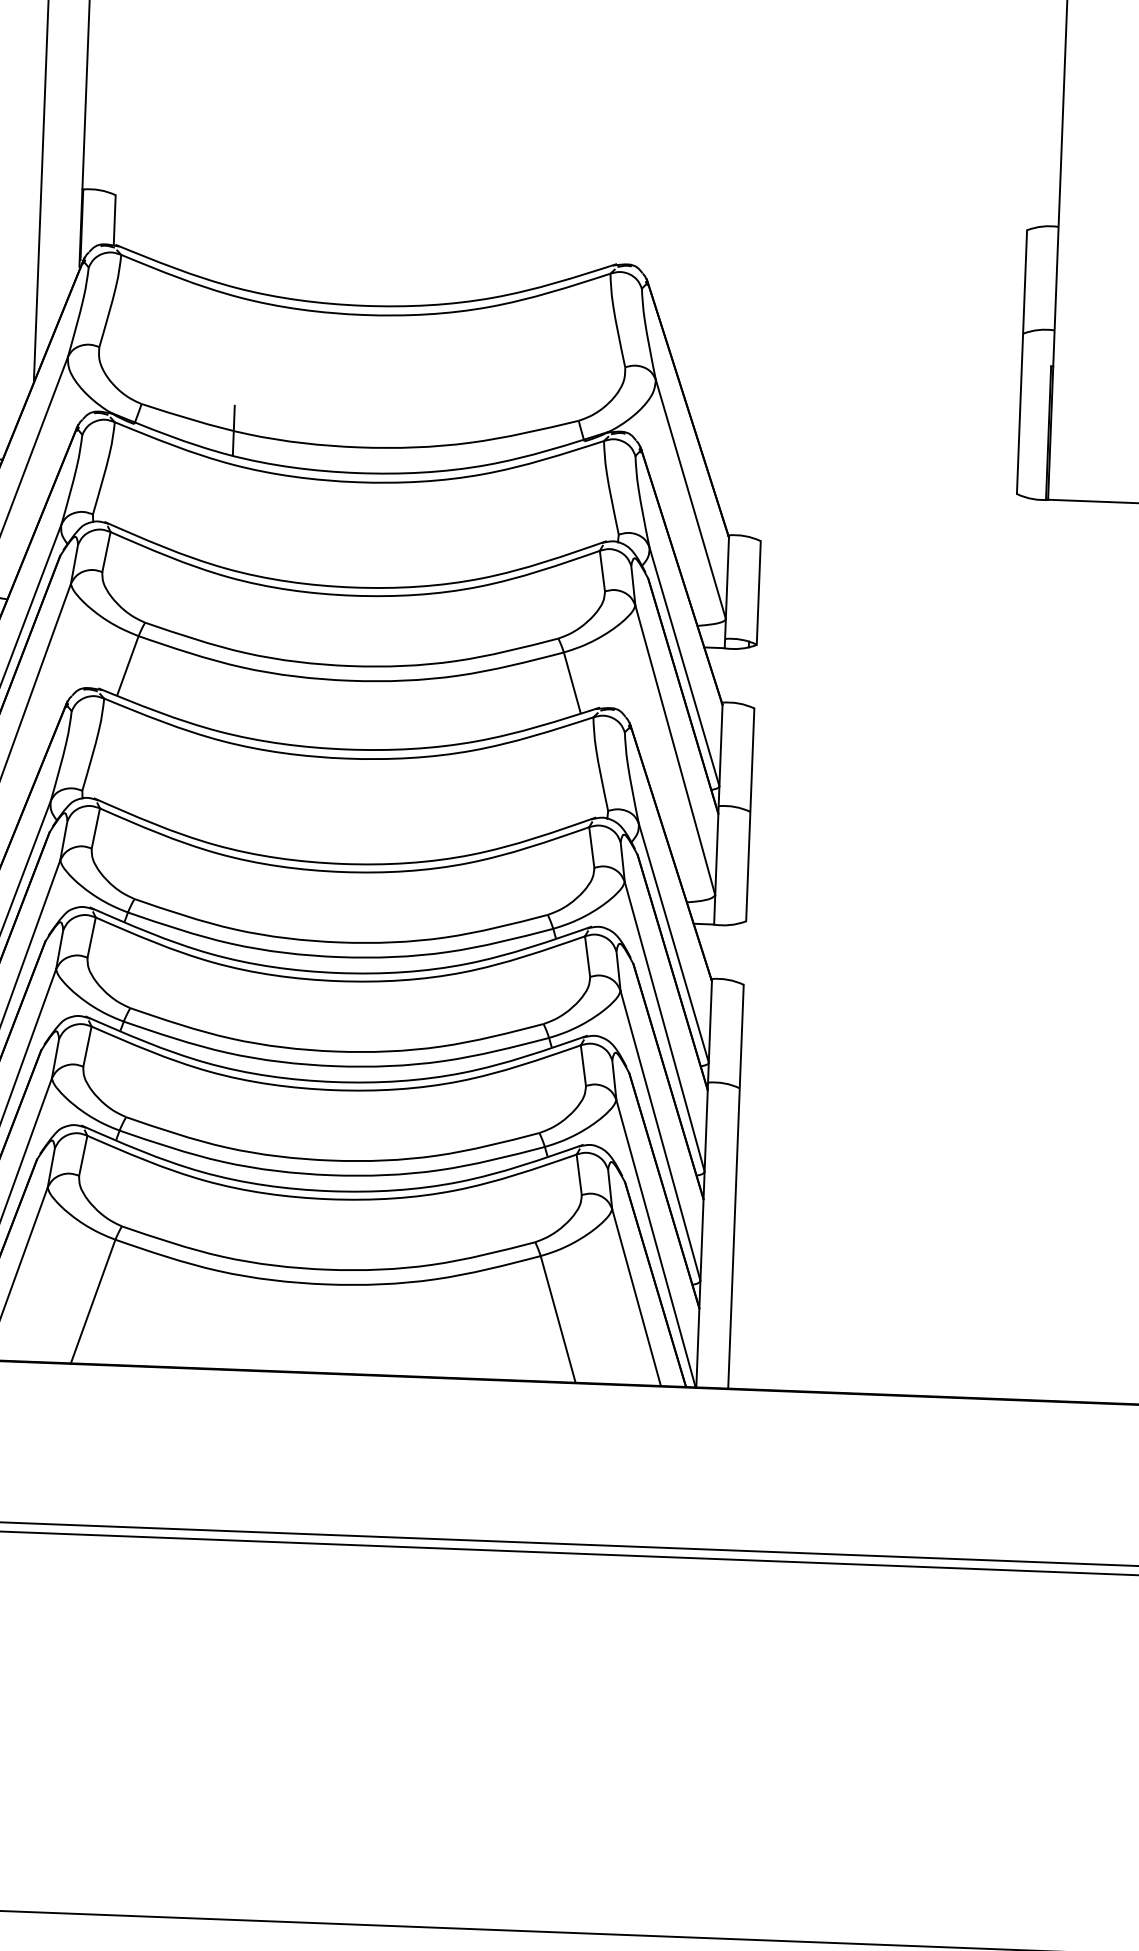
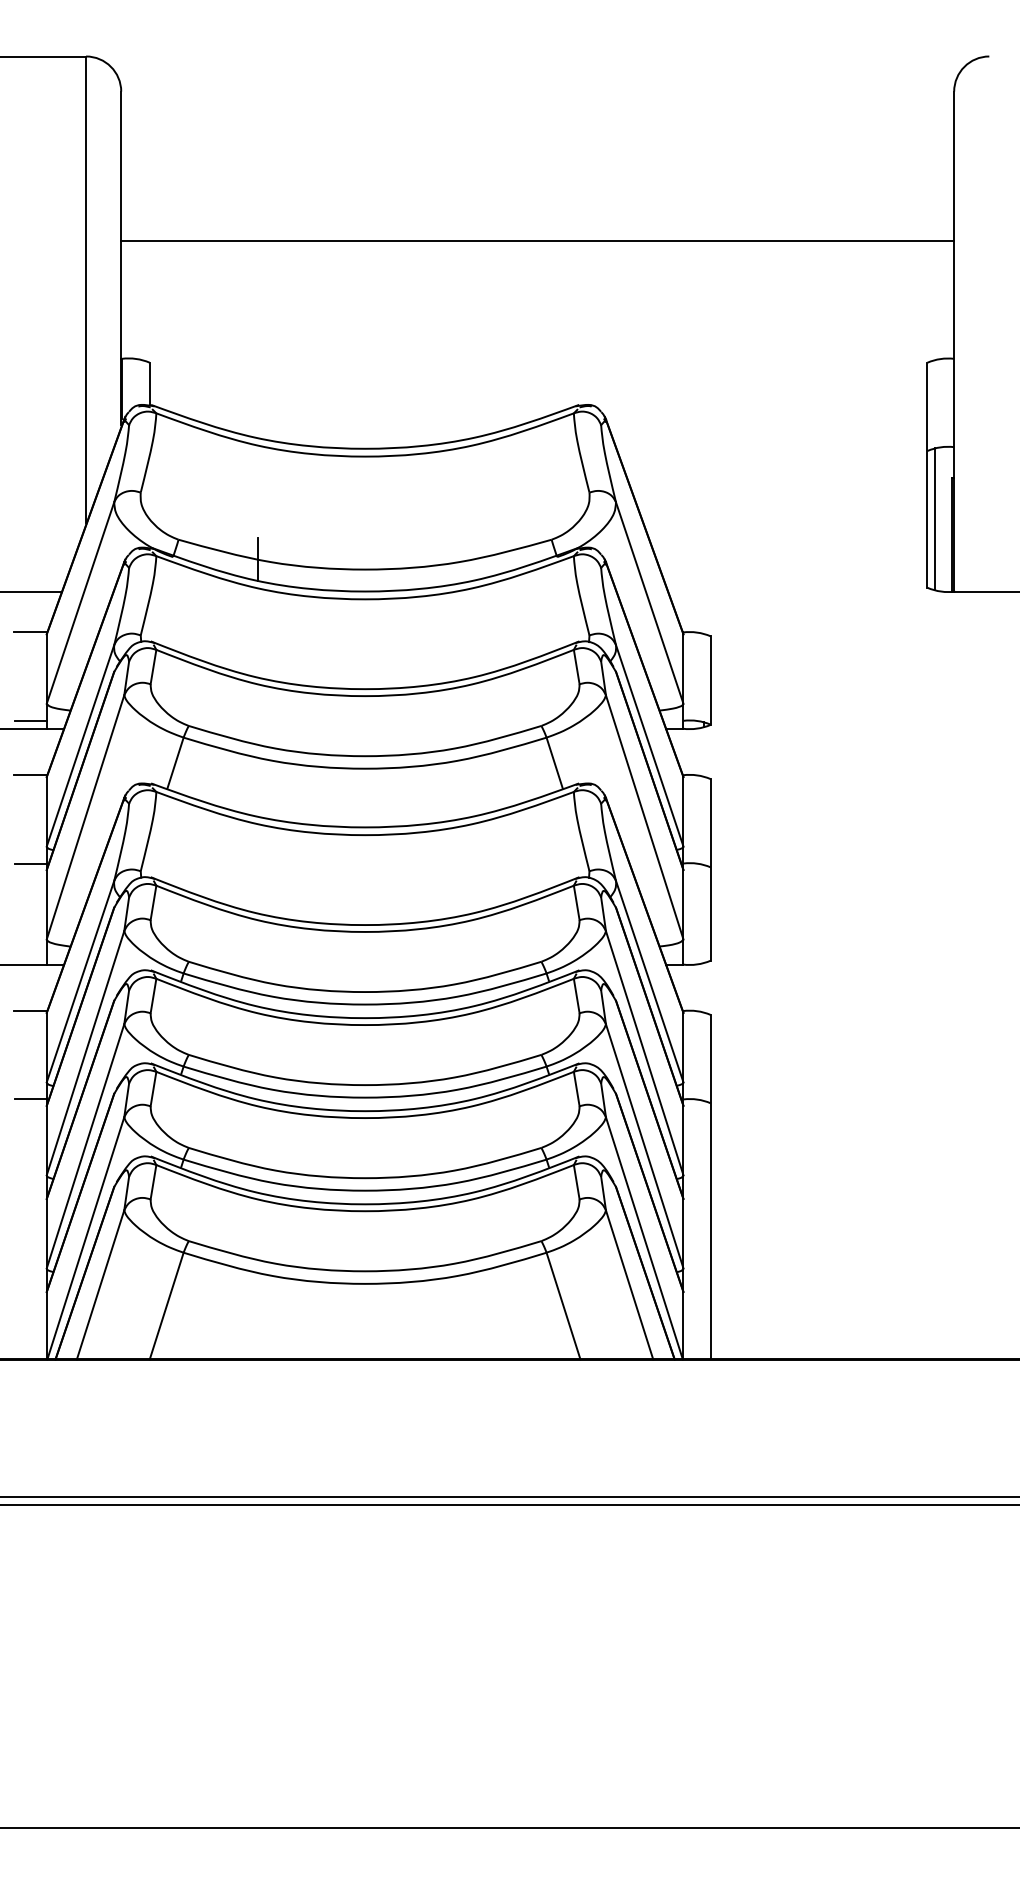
line: (575, 70) -> (537, 241), added
line: (1029, 414) -> (935, 519), added

